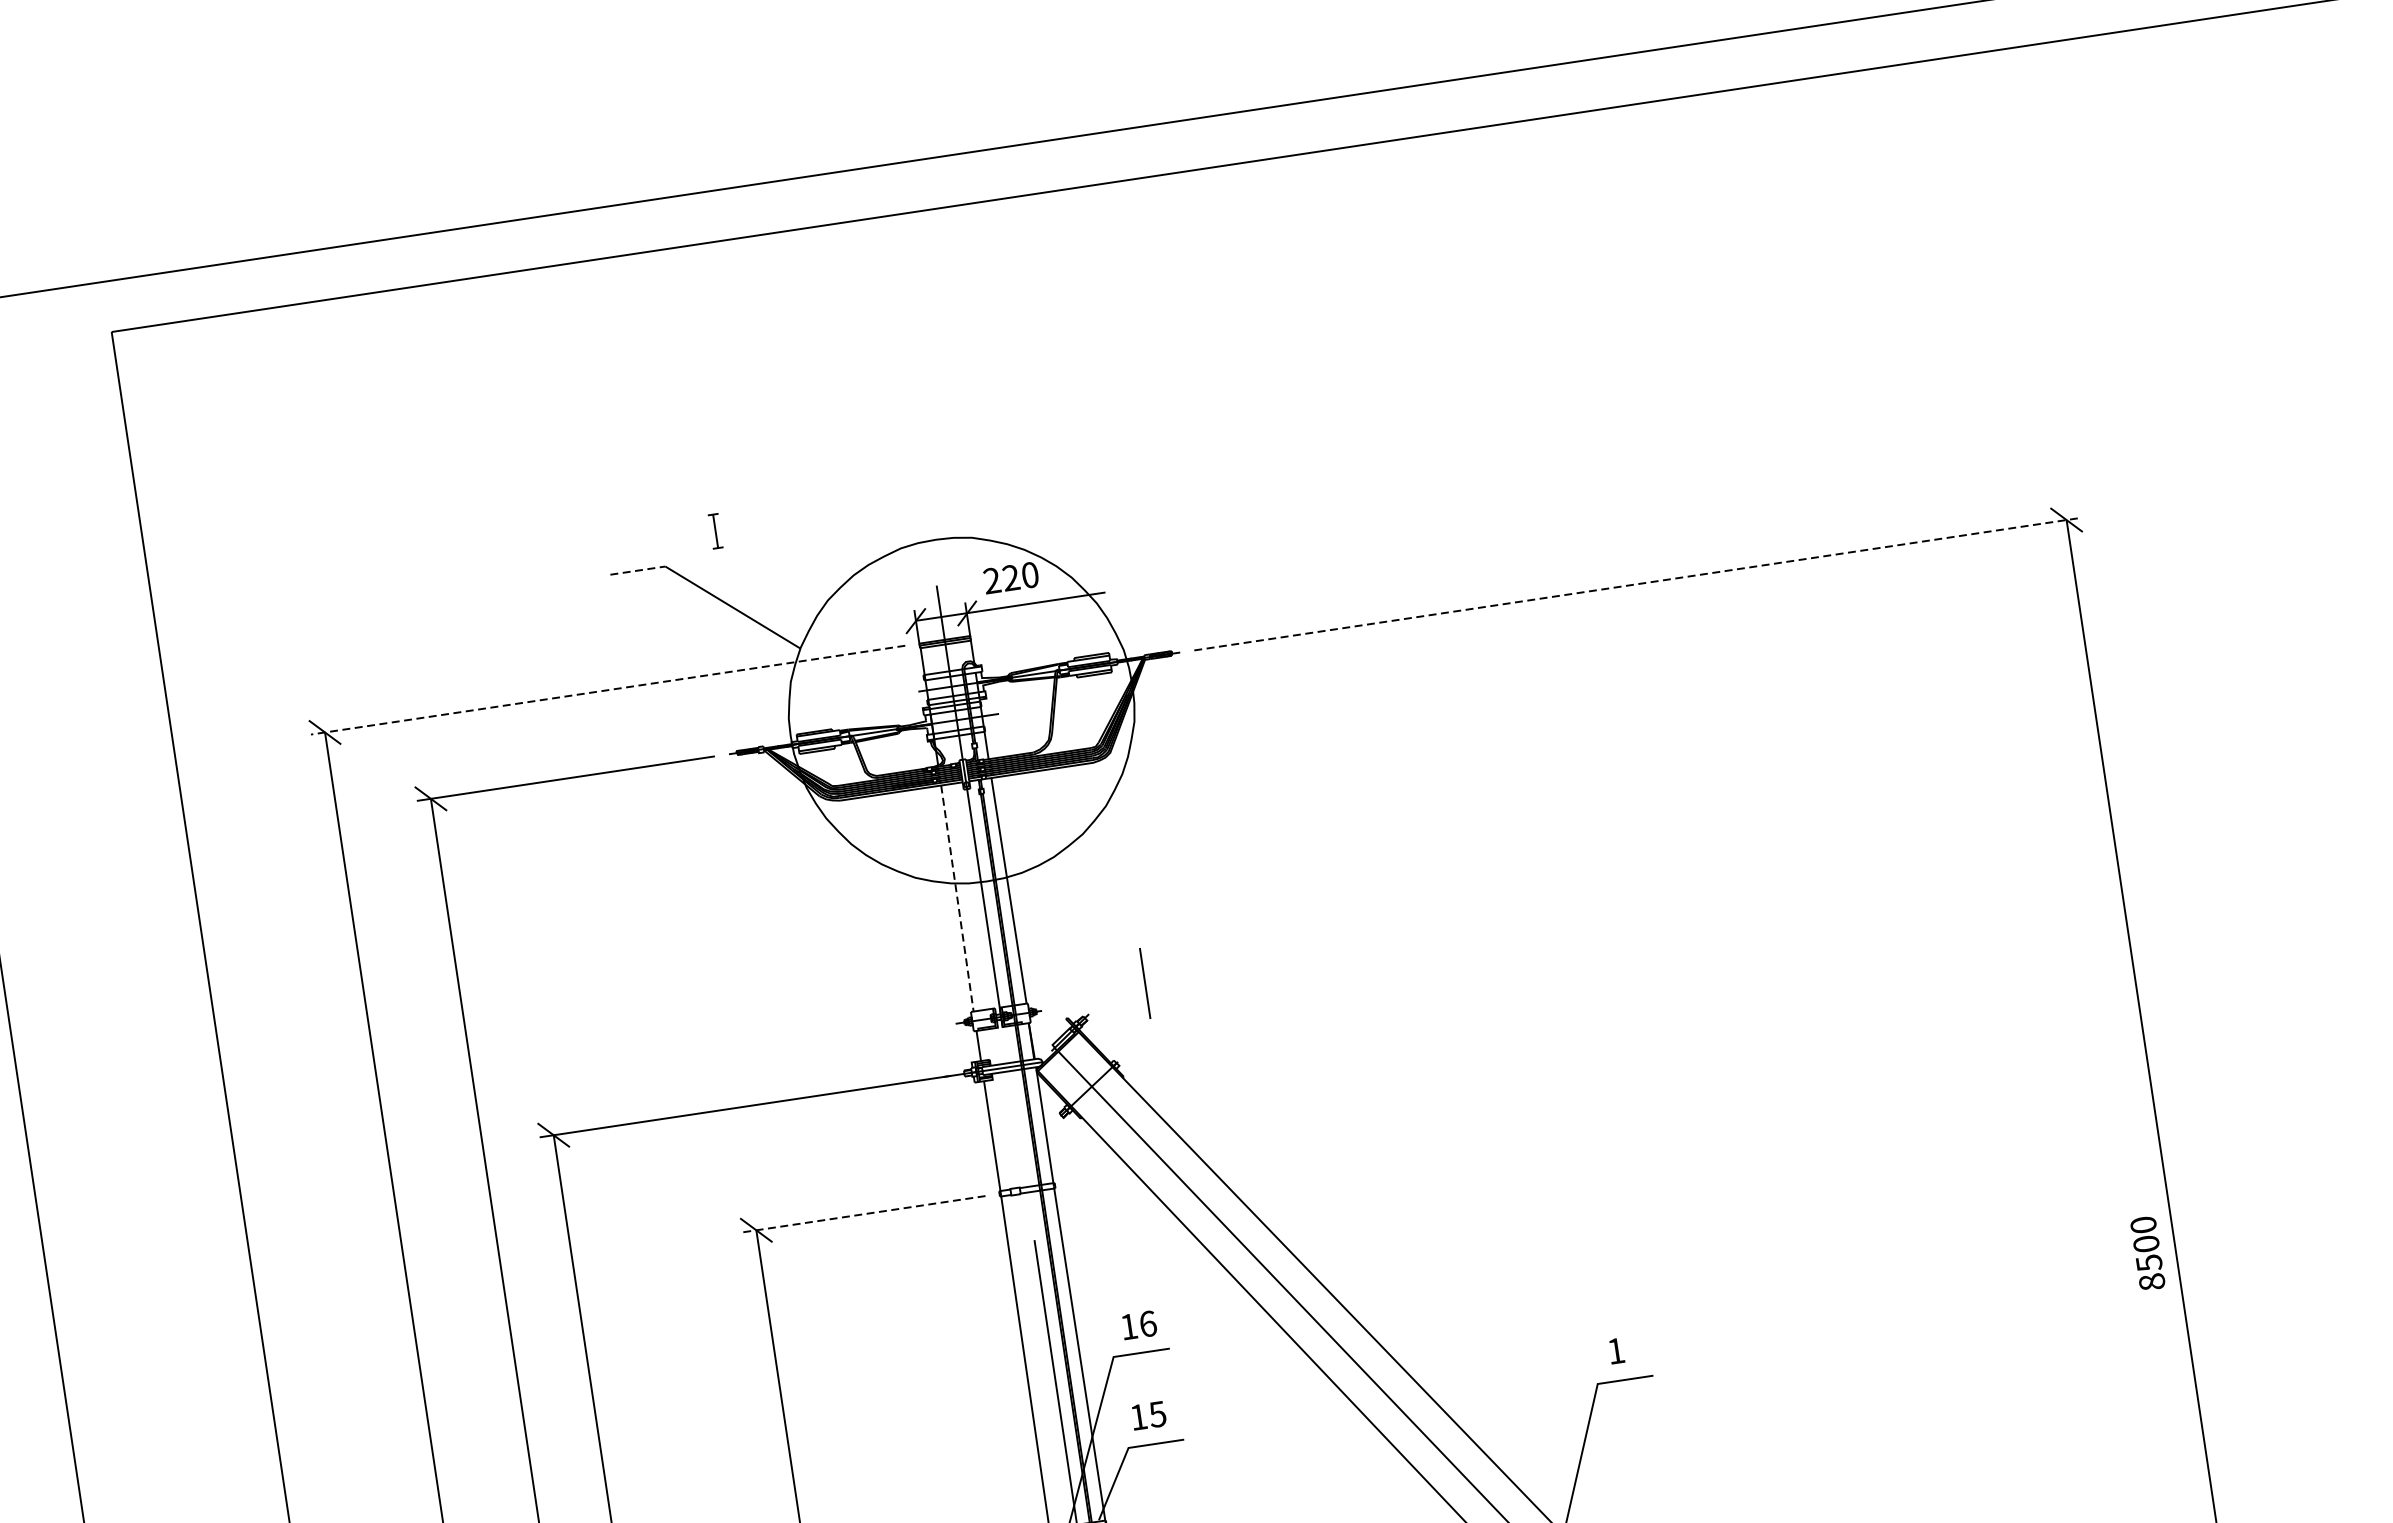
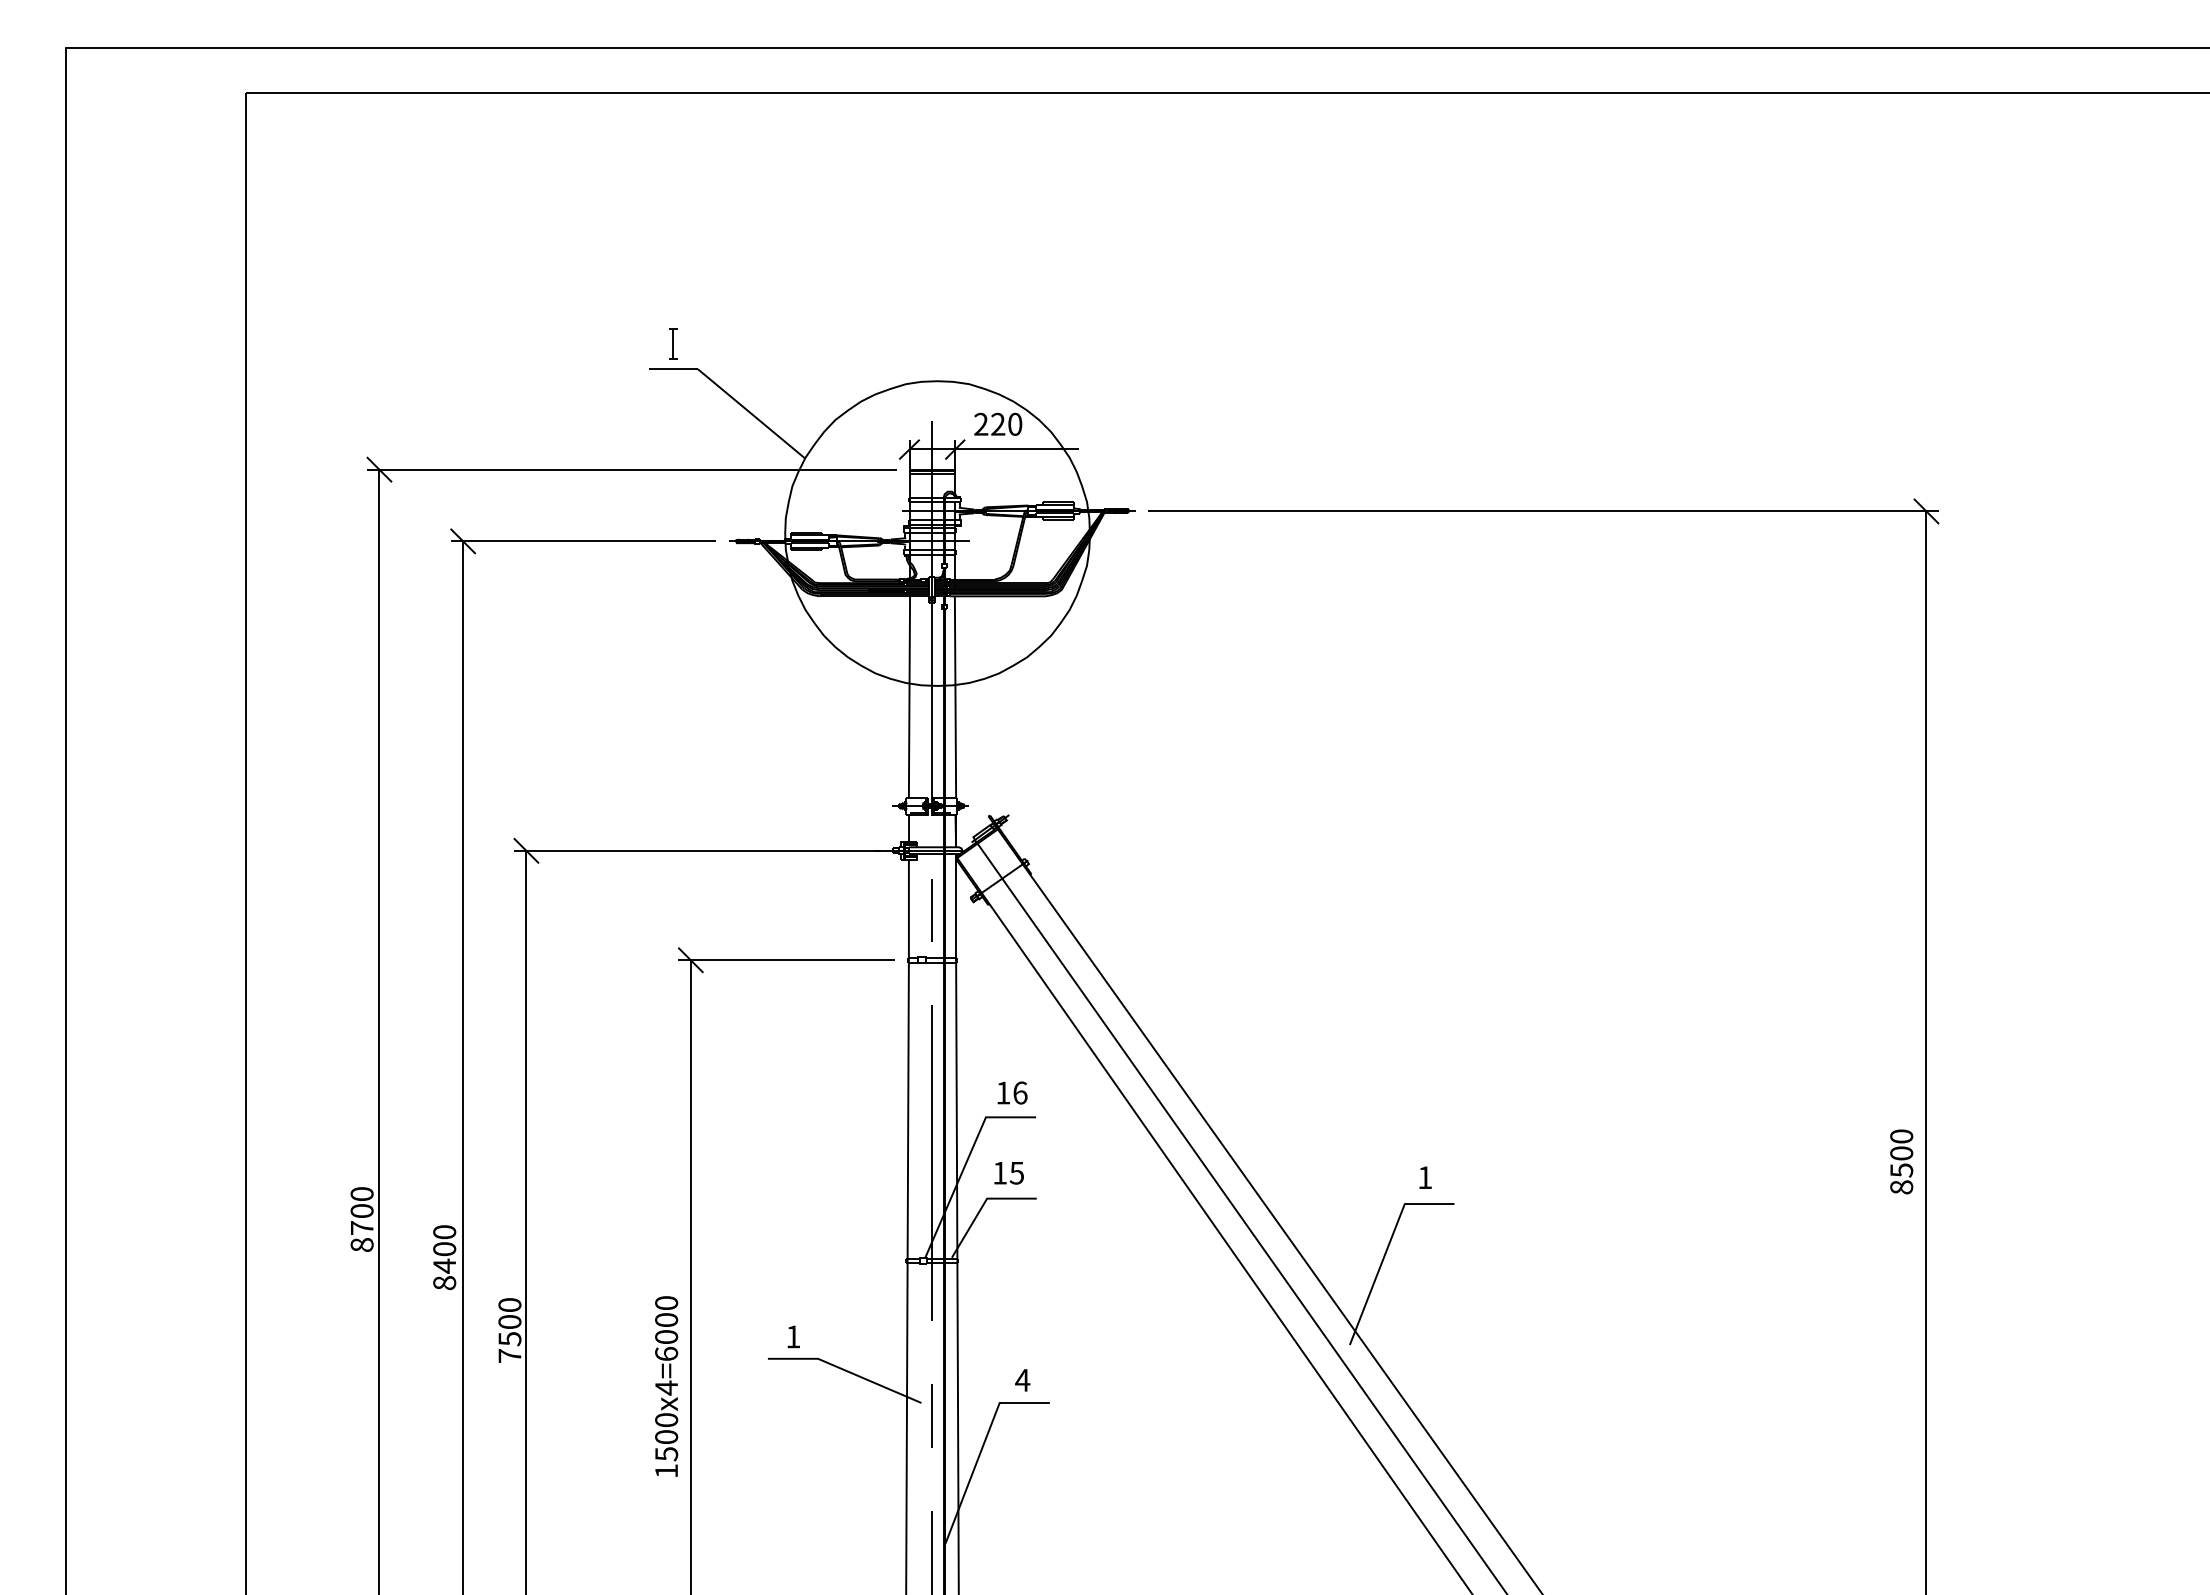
part: (715, 530) -> (673, 343), moved
line: (637, 570) -> (673, 369), dashed -> solid
line: (1638, 584) -> (1544, 511), dashed -> solid
line: (607, 690) -> (631, 469), dashed -> solid
line: (957, 899) -> (909, 697), dashed -> solid
line: (1144, 983) -> (931, 910), moved
line: (863, 1214) -> (786, 960), dashed -> solid

